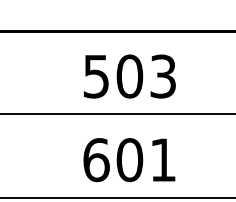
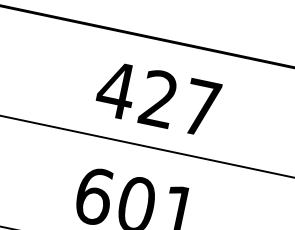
text: (128, 76) -> (157, 98), 503 -> 427

